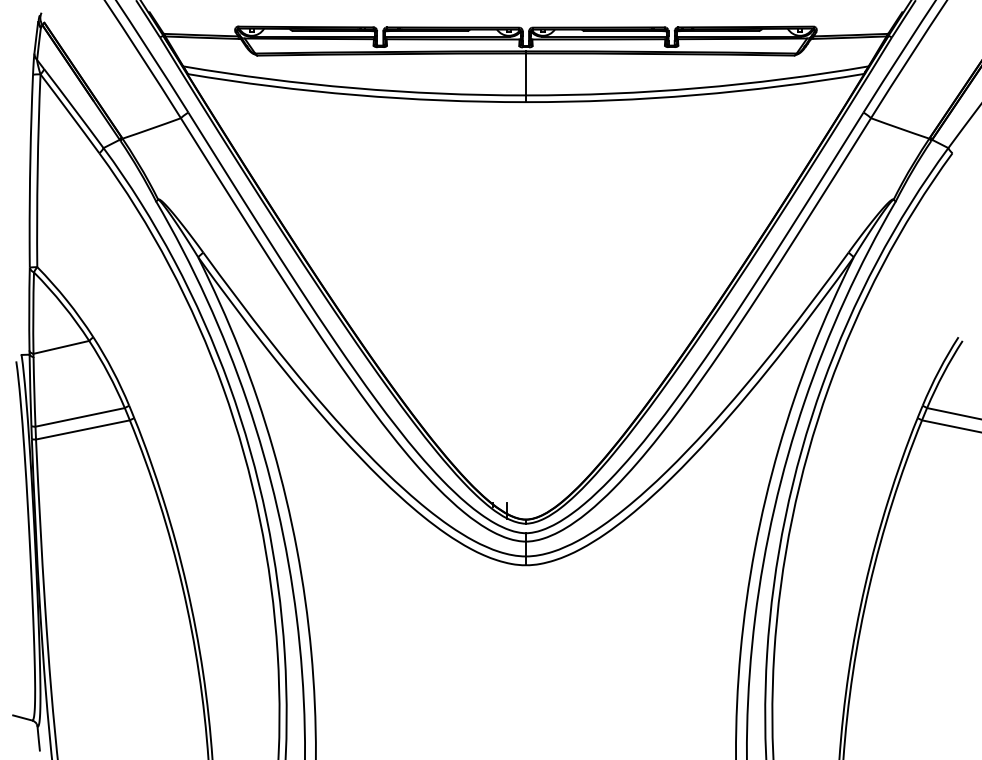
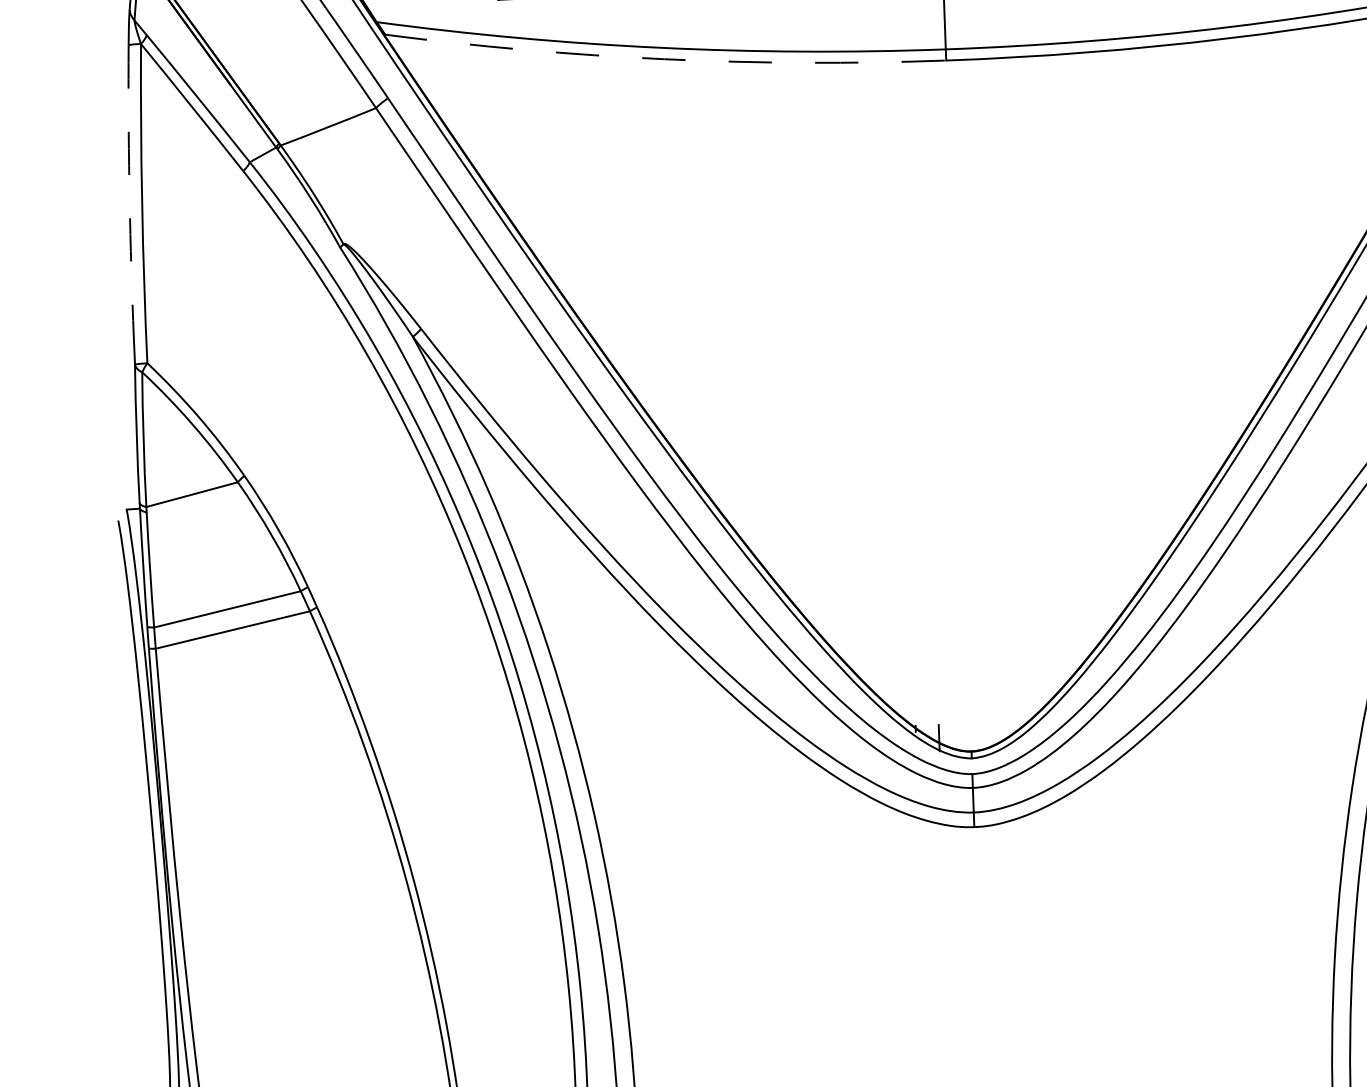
arc: (356, 95) -> (665, 59), solid -> dashed
arc: (30, 157) -> (129, 182), solid -> dashed

